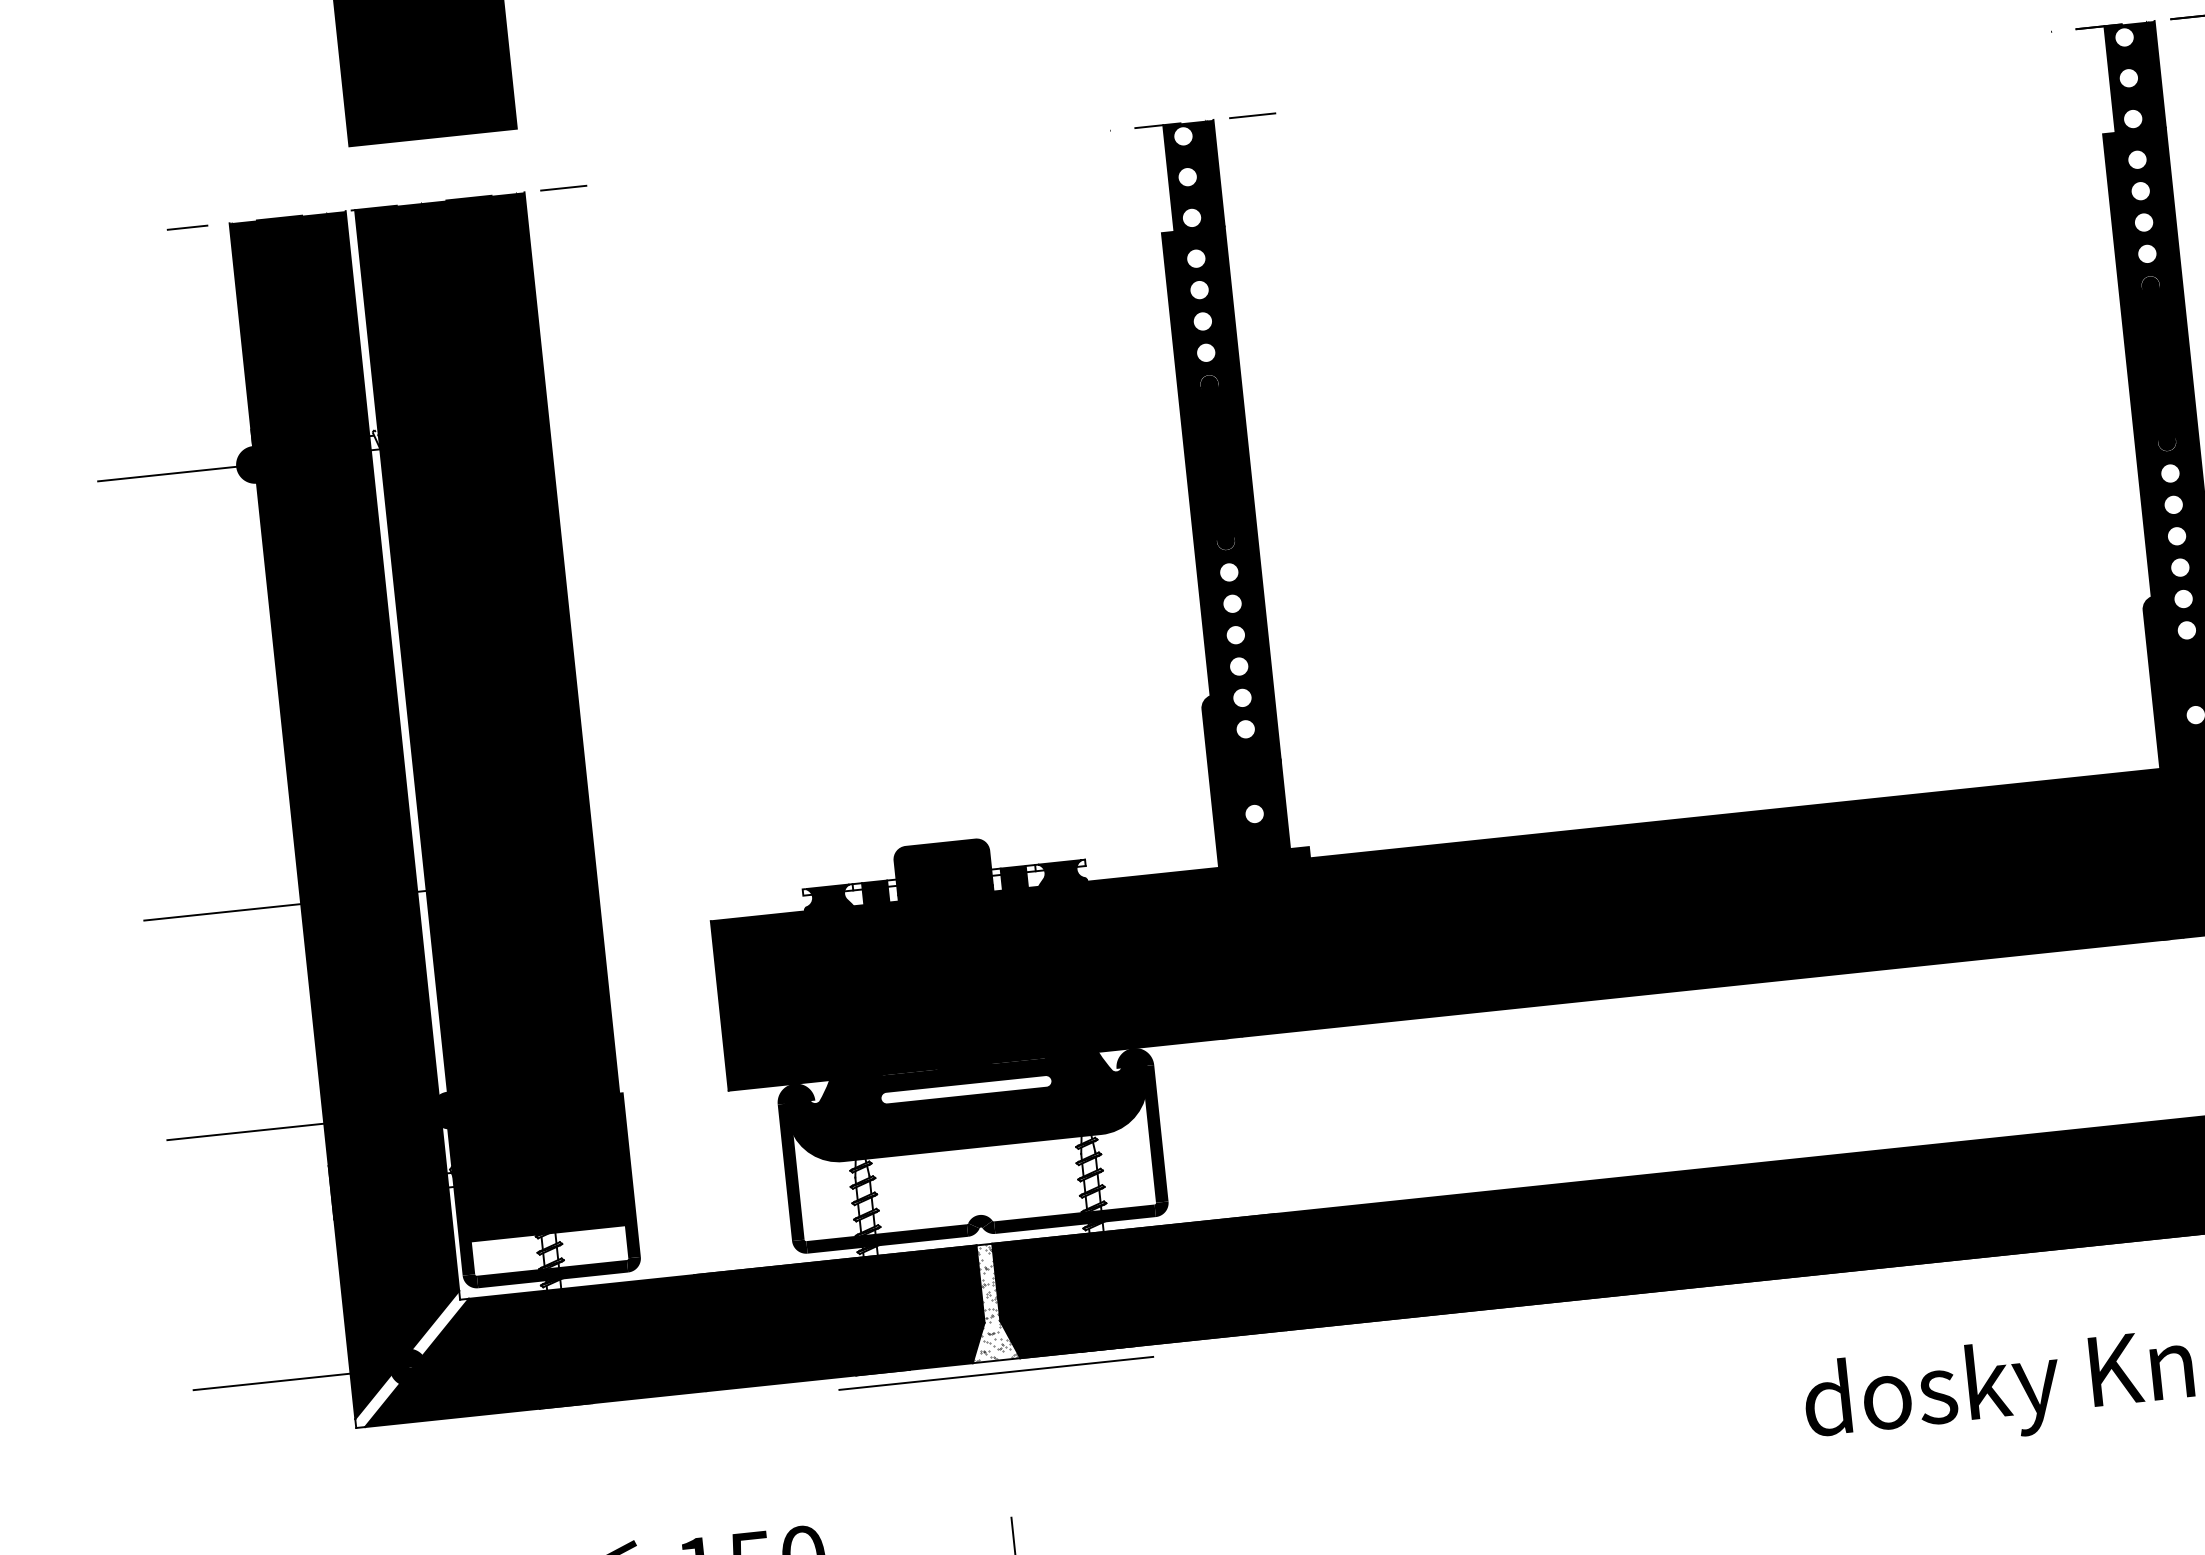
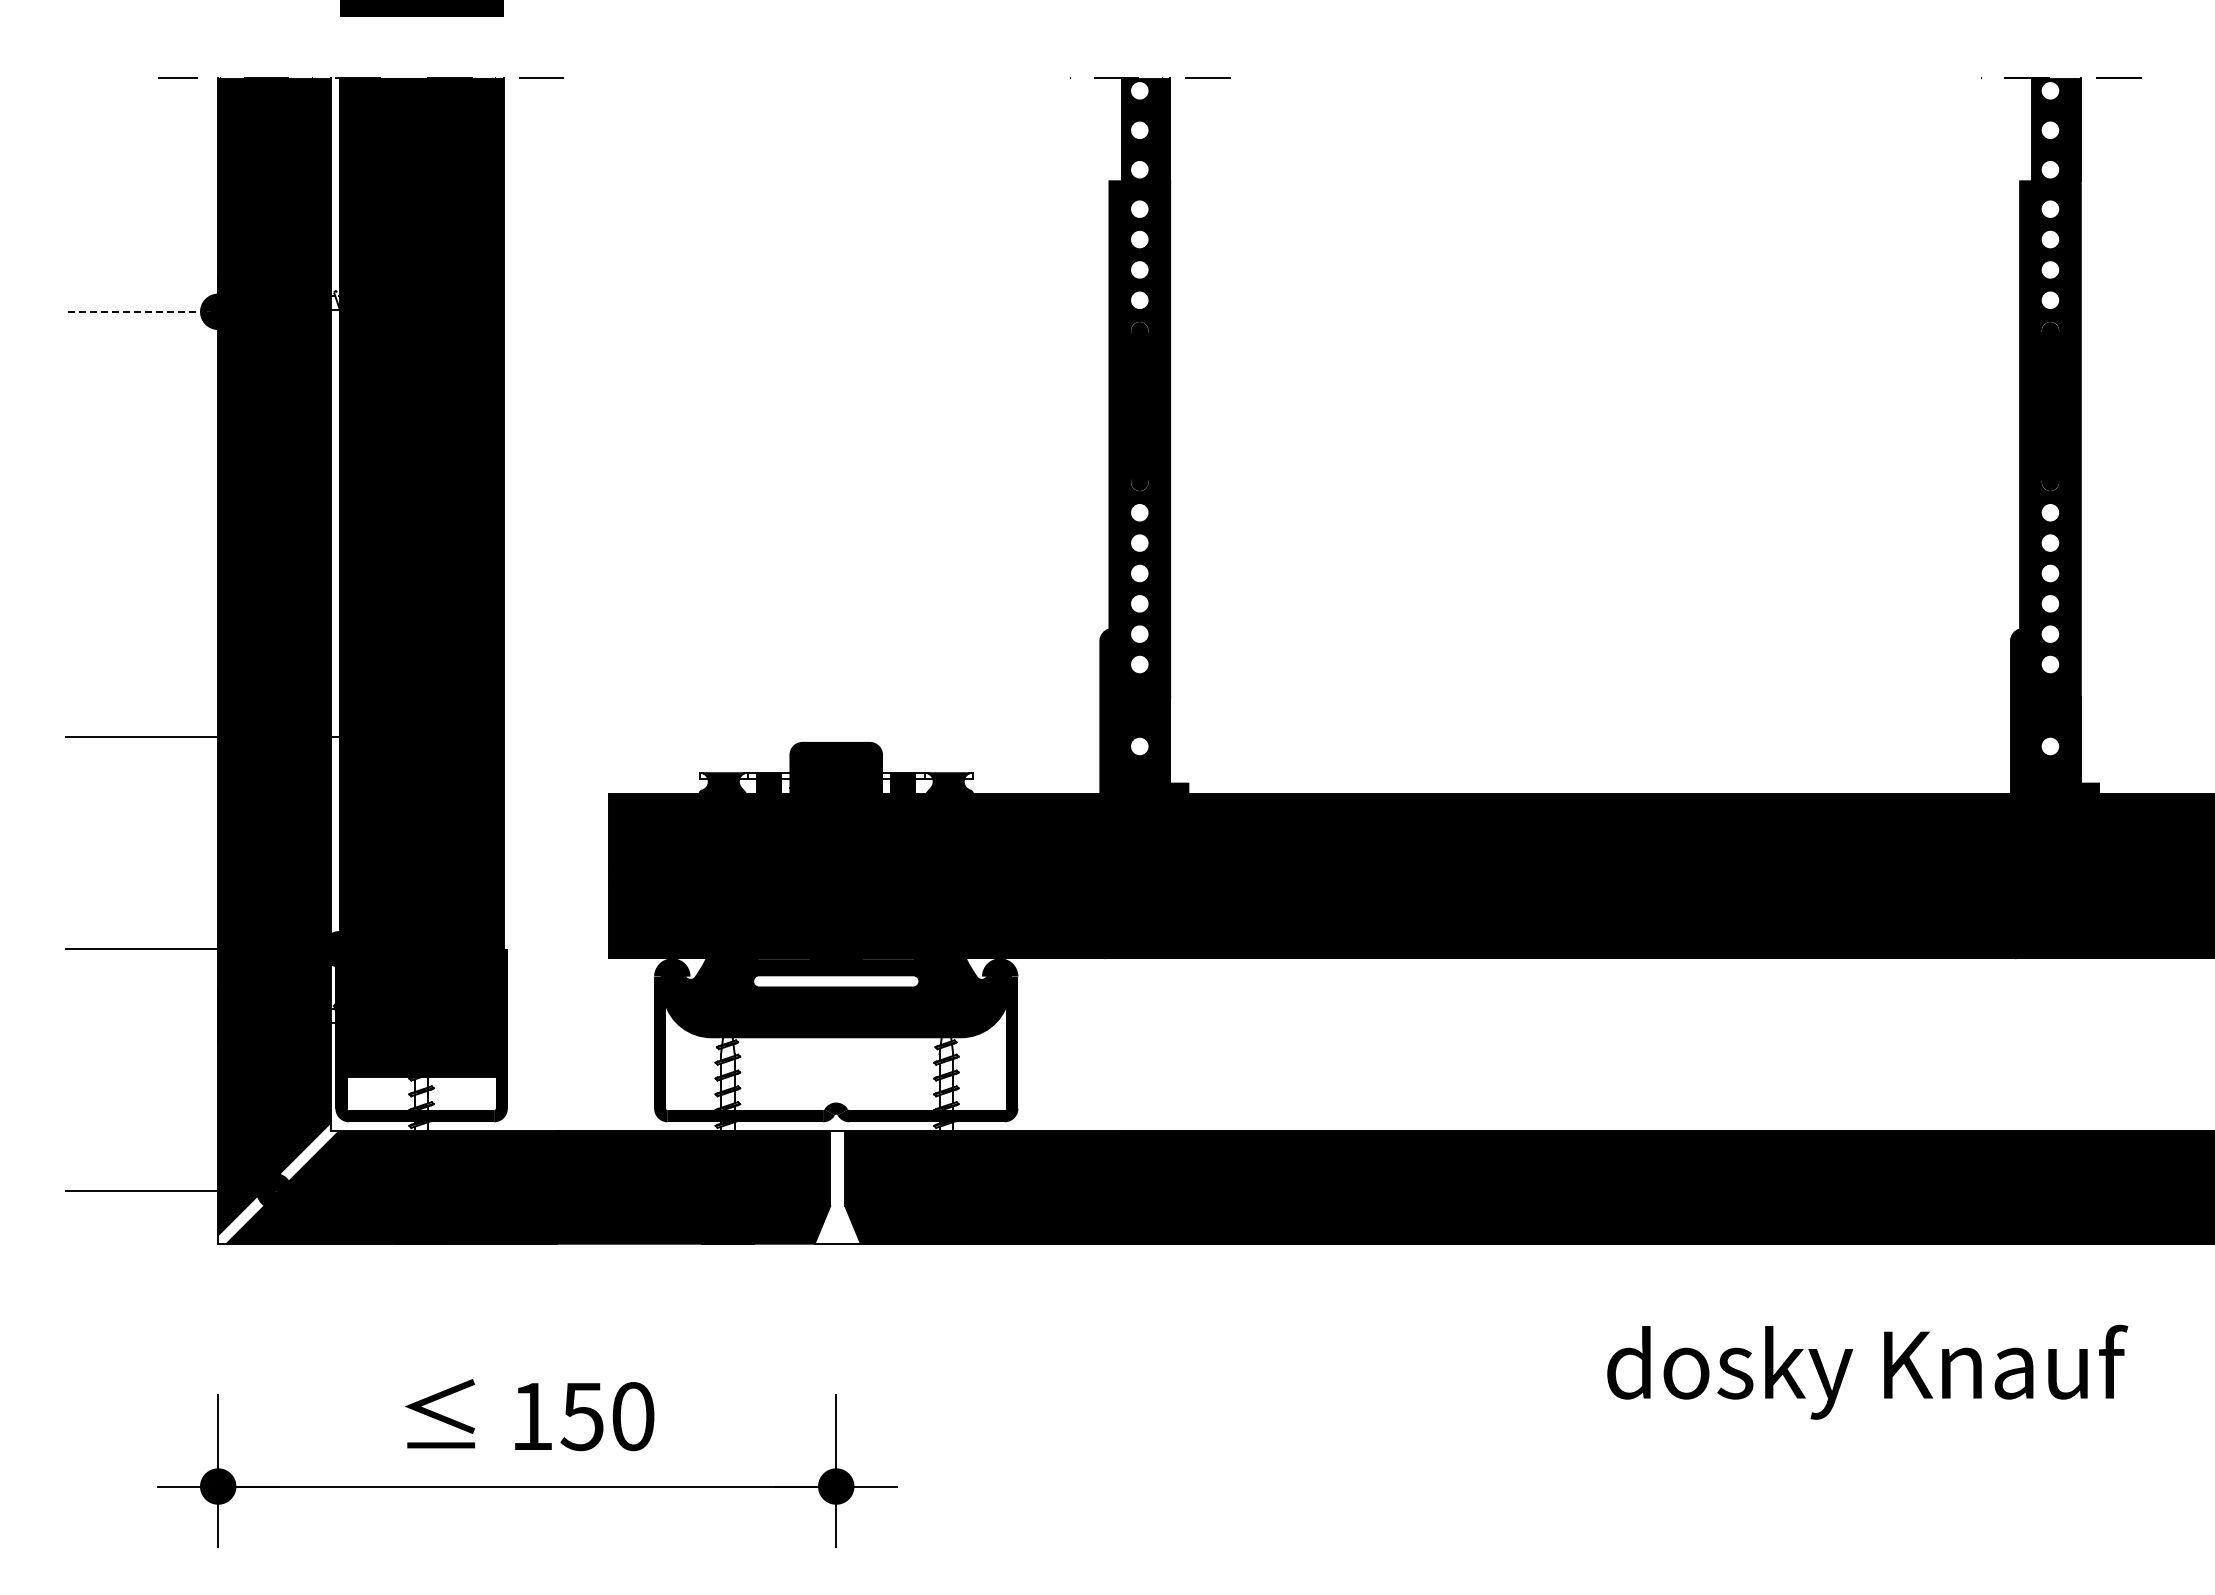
line: (176, 472) -> (142, 311), solid -> dashed
hatch: (990, 1302) -> (837, 1187), removed
line: (996, 1373) -> (836, 1255), removed

